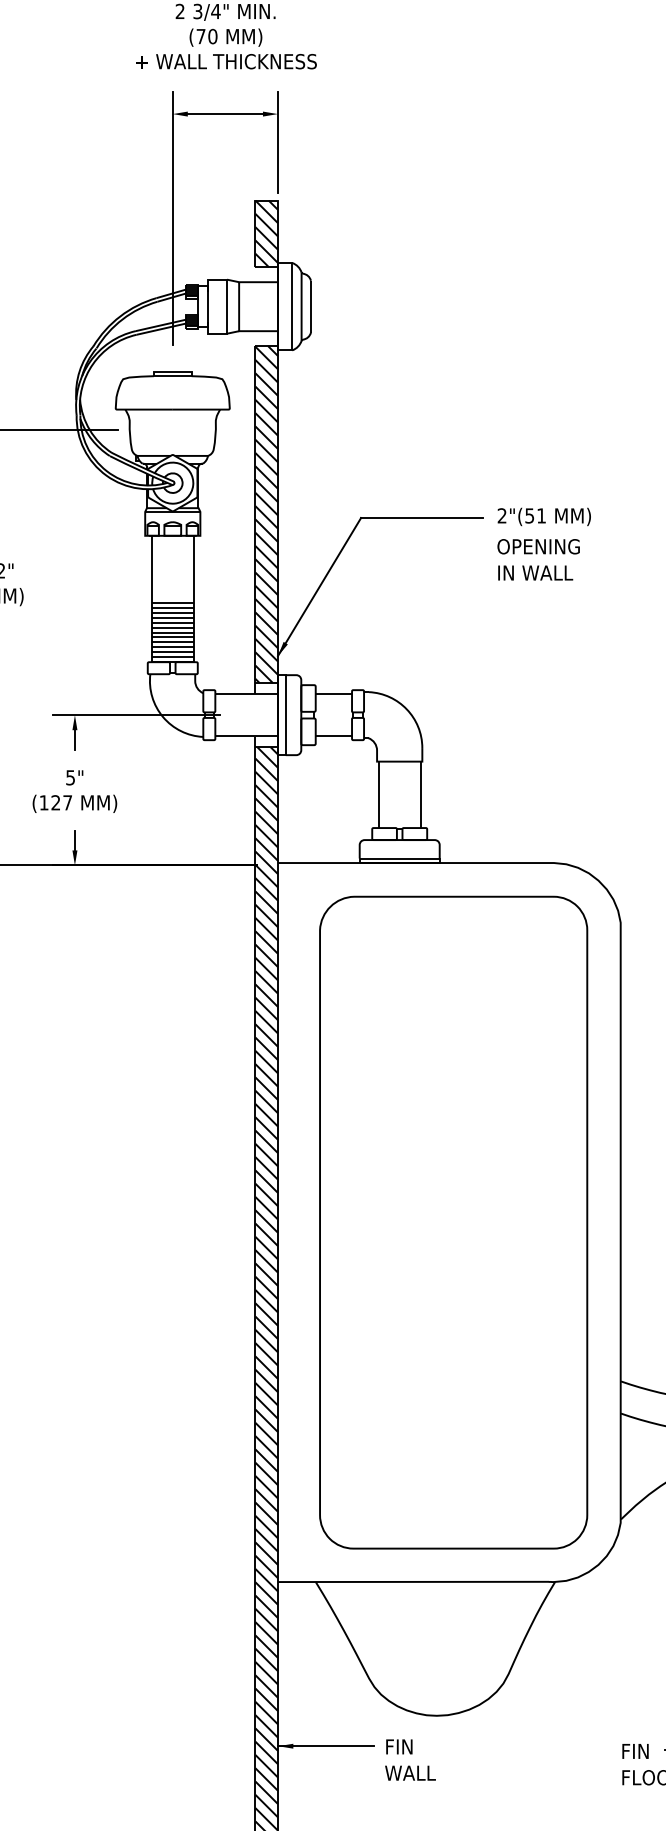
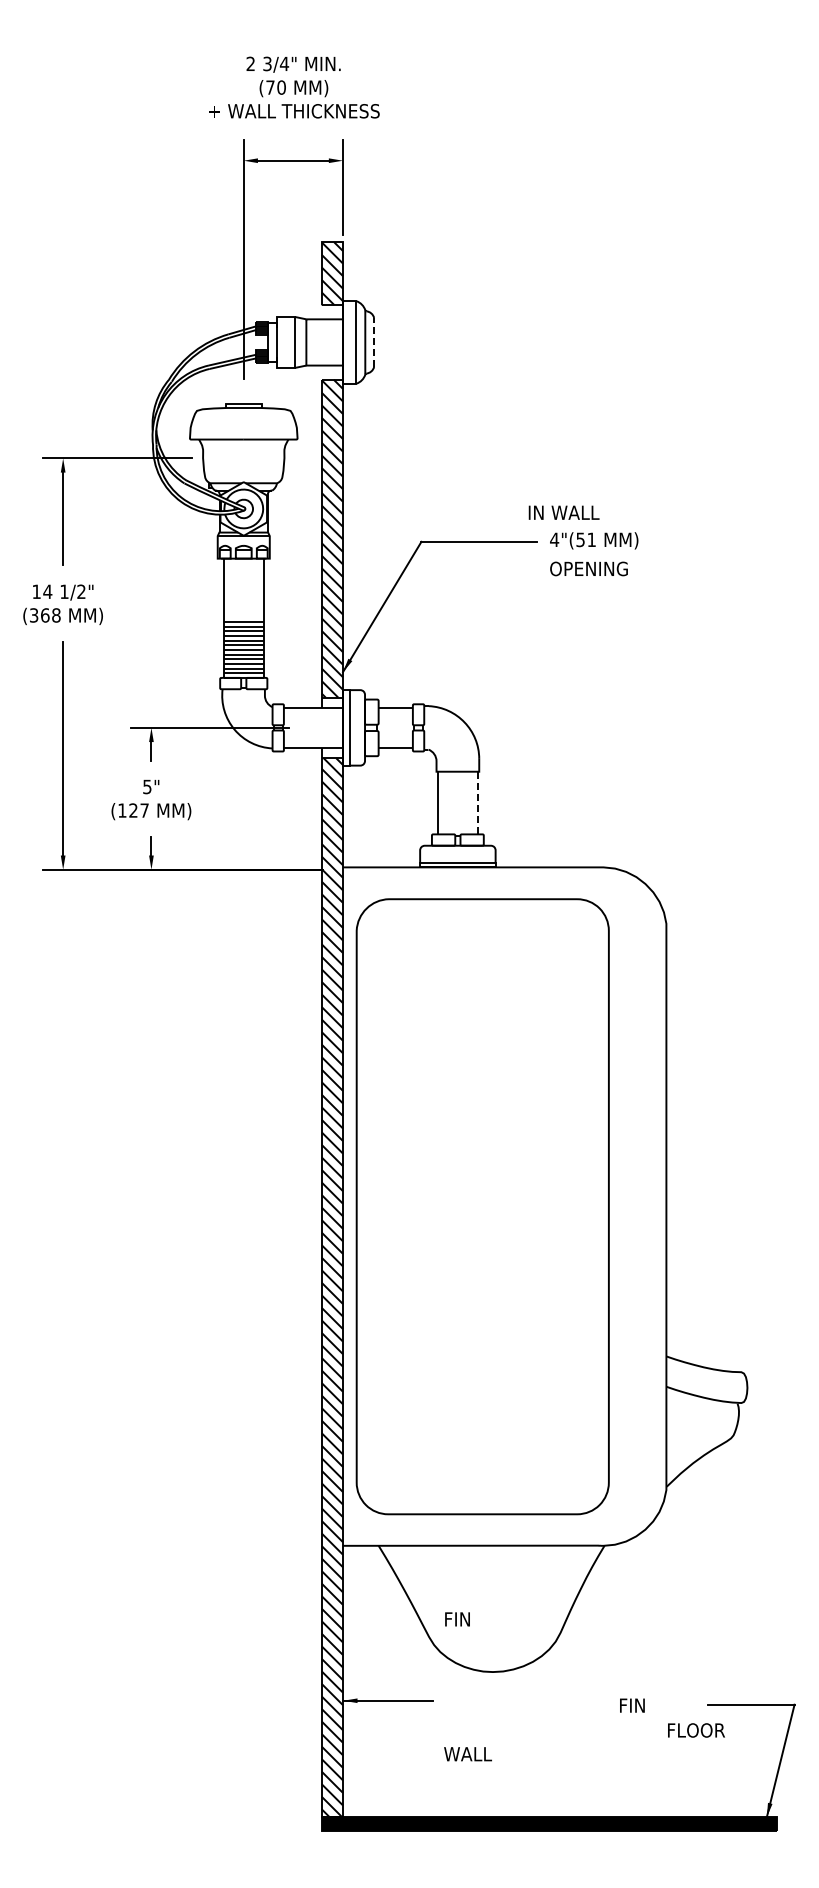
line: (311, 306) -> (374, 342), solid -> dashed
text: (502, 515) -> (554, 539), 2"(51 -> 4"(51
text: (534, 572) -> (563, 512), moved
line: (420, 794) -> (477, 802), solid -> dashed
part: (453, 1222) -> (482, 1206), moved
text: (399, 1747) -> (457, 1619), moved
text: (635, 1751) -> (632, 1705), moved
text: (409, 1773) -> (467, 1754), moved

